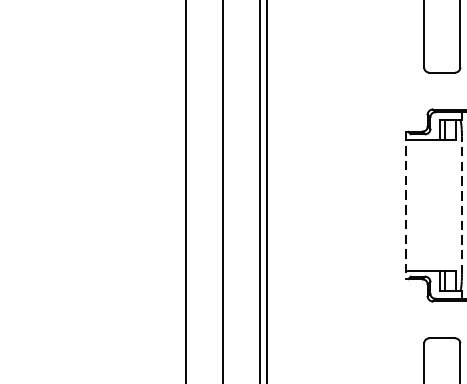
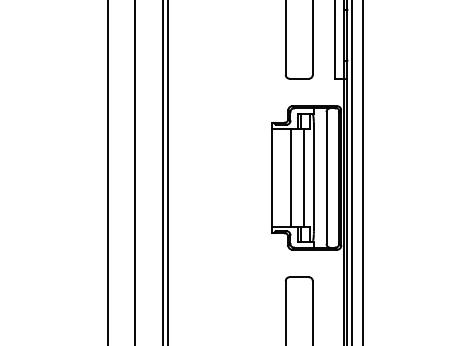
line: (431, 204) -> (291, 177), added
line: (447, 204) -> (303, 177), added
line: (461, 204) -> (313, 177), dashed -> solid
line: (405, 206) -> (271, 178), dashed -> solid

